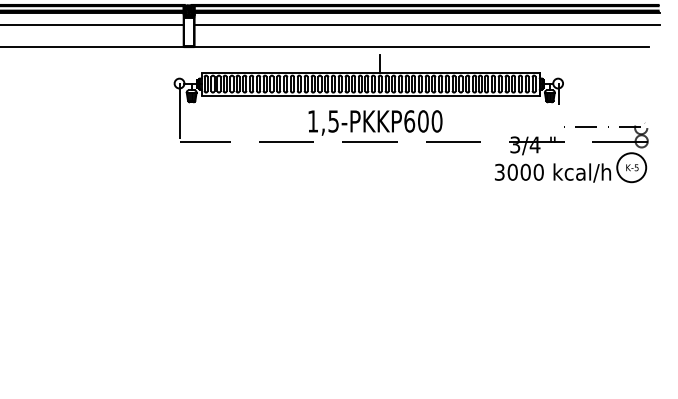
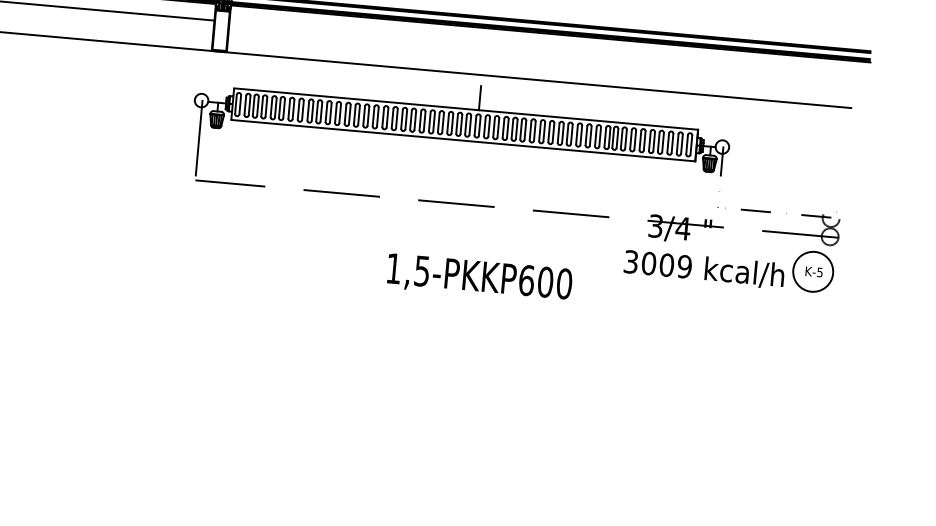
line: (426, 25) -> (548, 51), removed
text: (375, 122) -> (479, 277), moved
text: (538, 172) -> (684, 266), 3000 -> 3009

